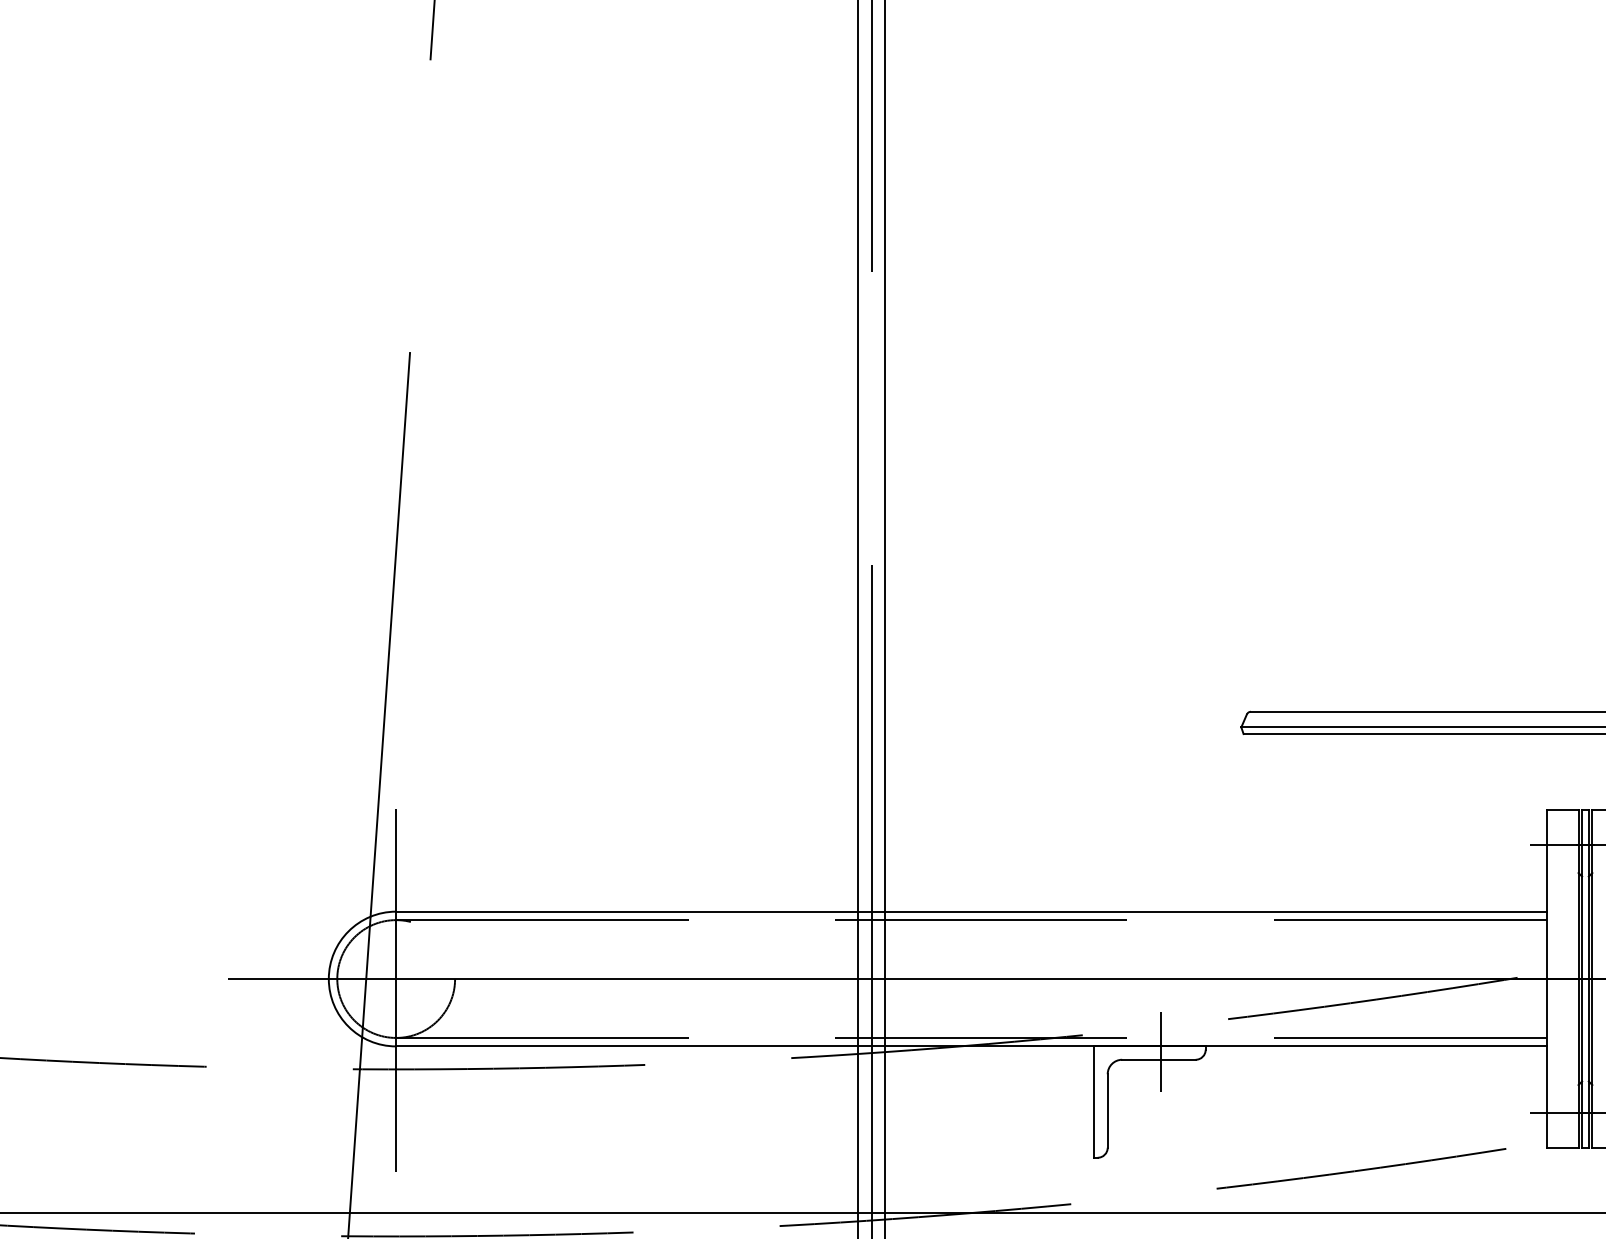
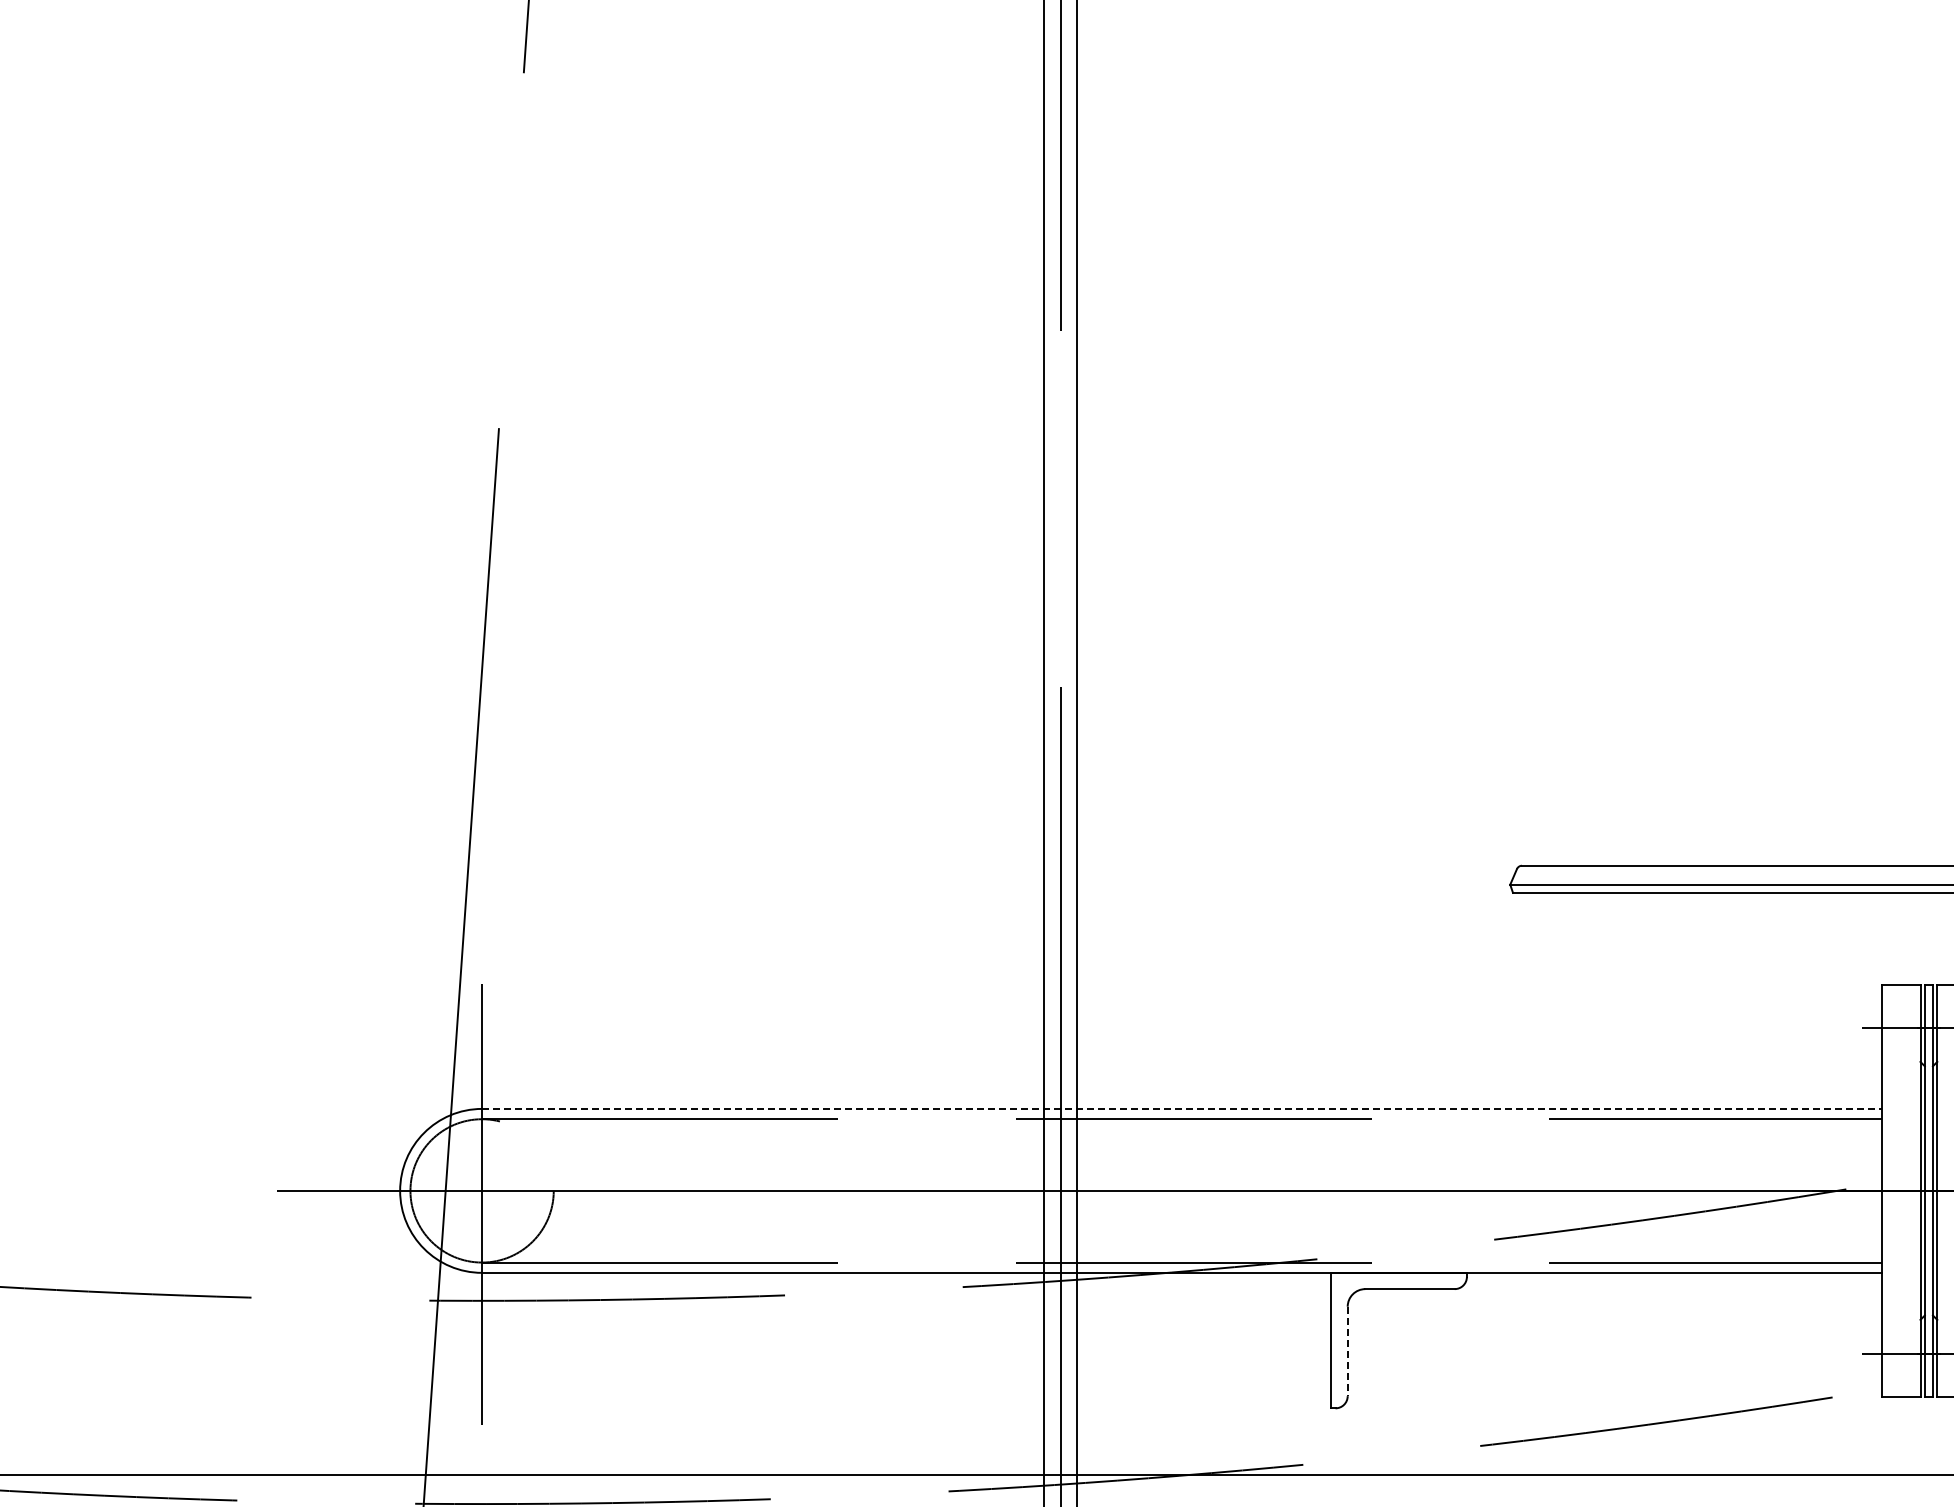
line: (971, 911) -> (1181, 1108), solid -> dashed
line: (1160, 1051) -> (1412, 1279), removed
line: (1107, 1111) -> (1347, 1351), solid -> dashed

